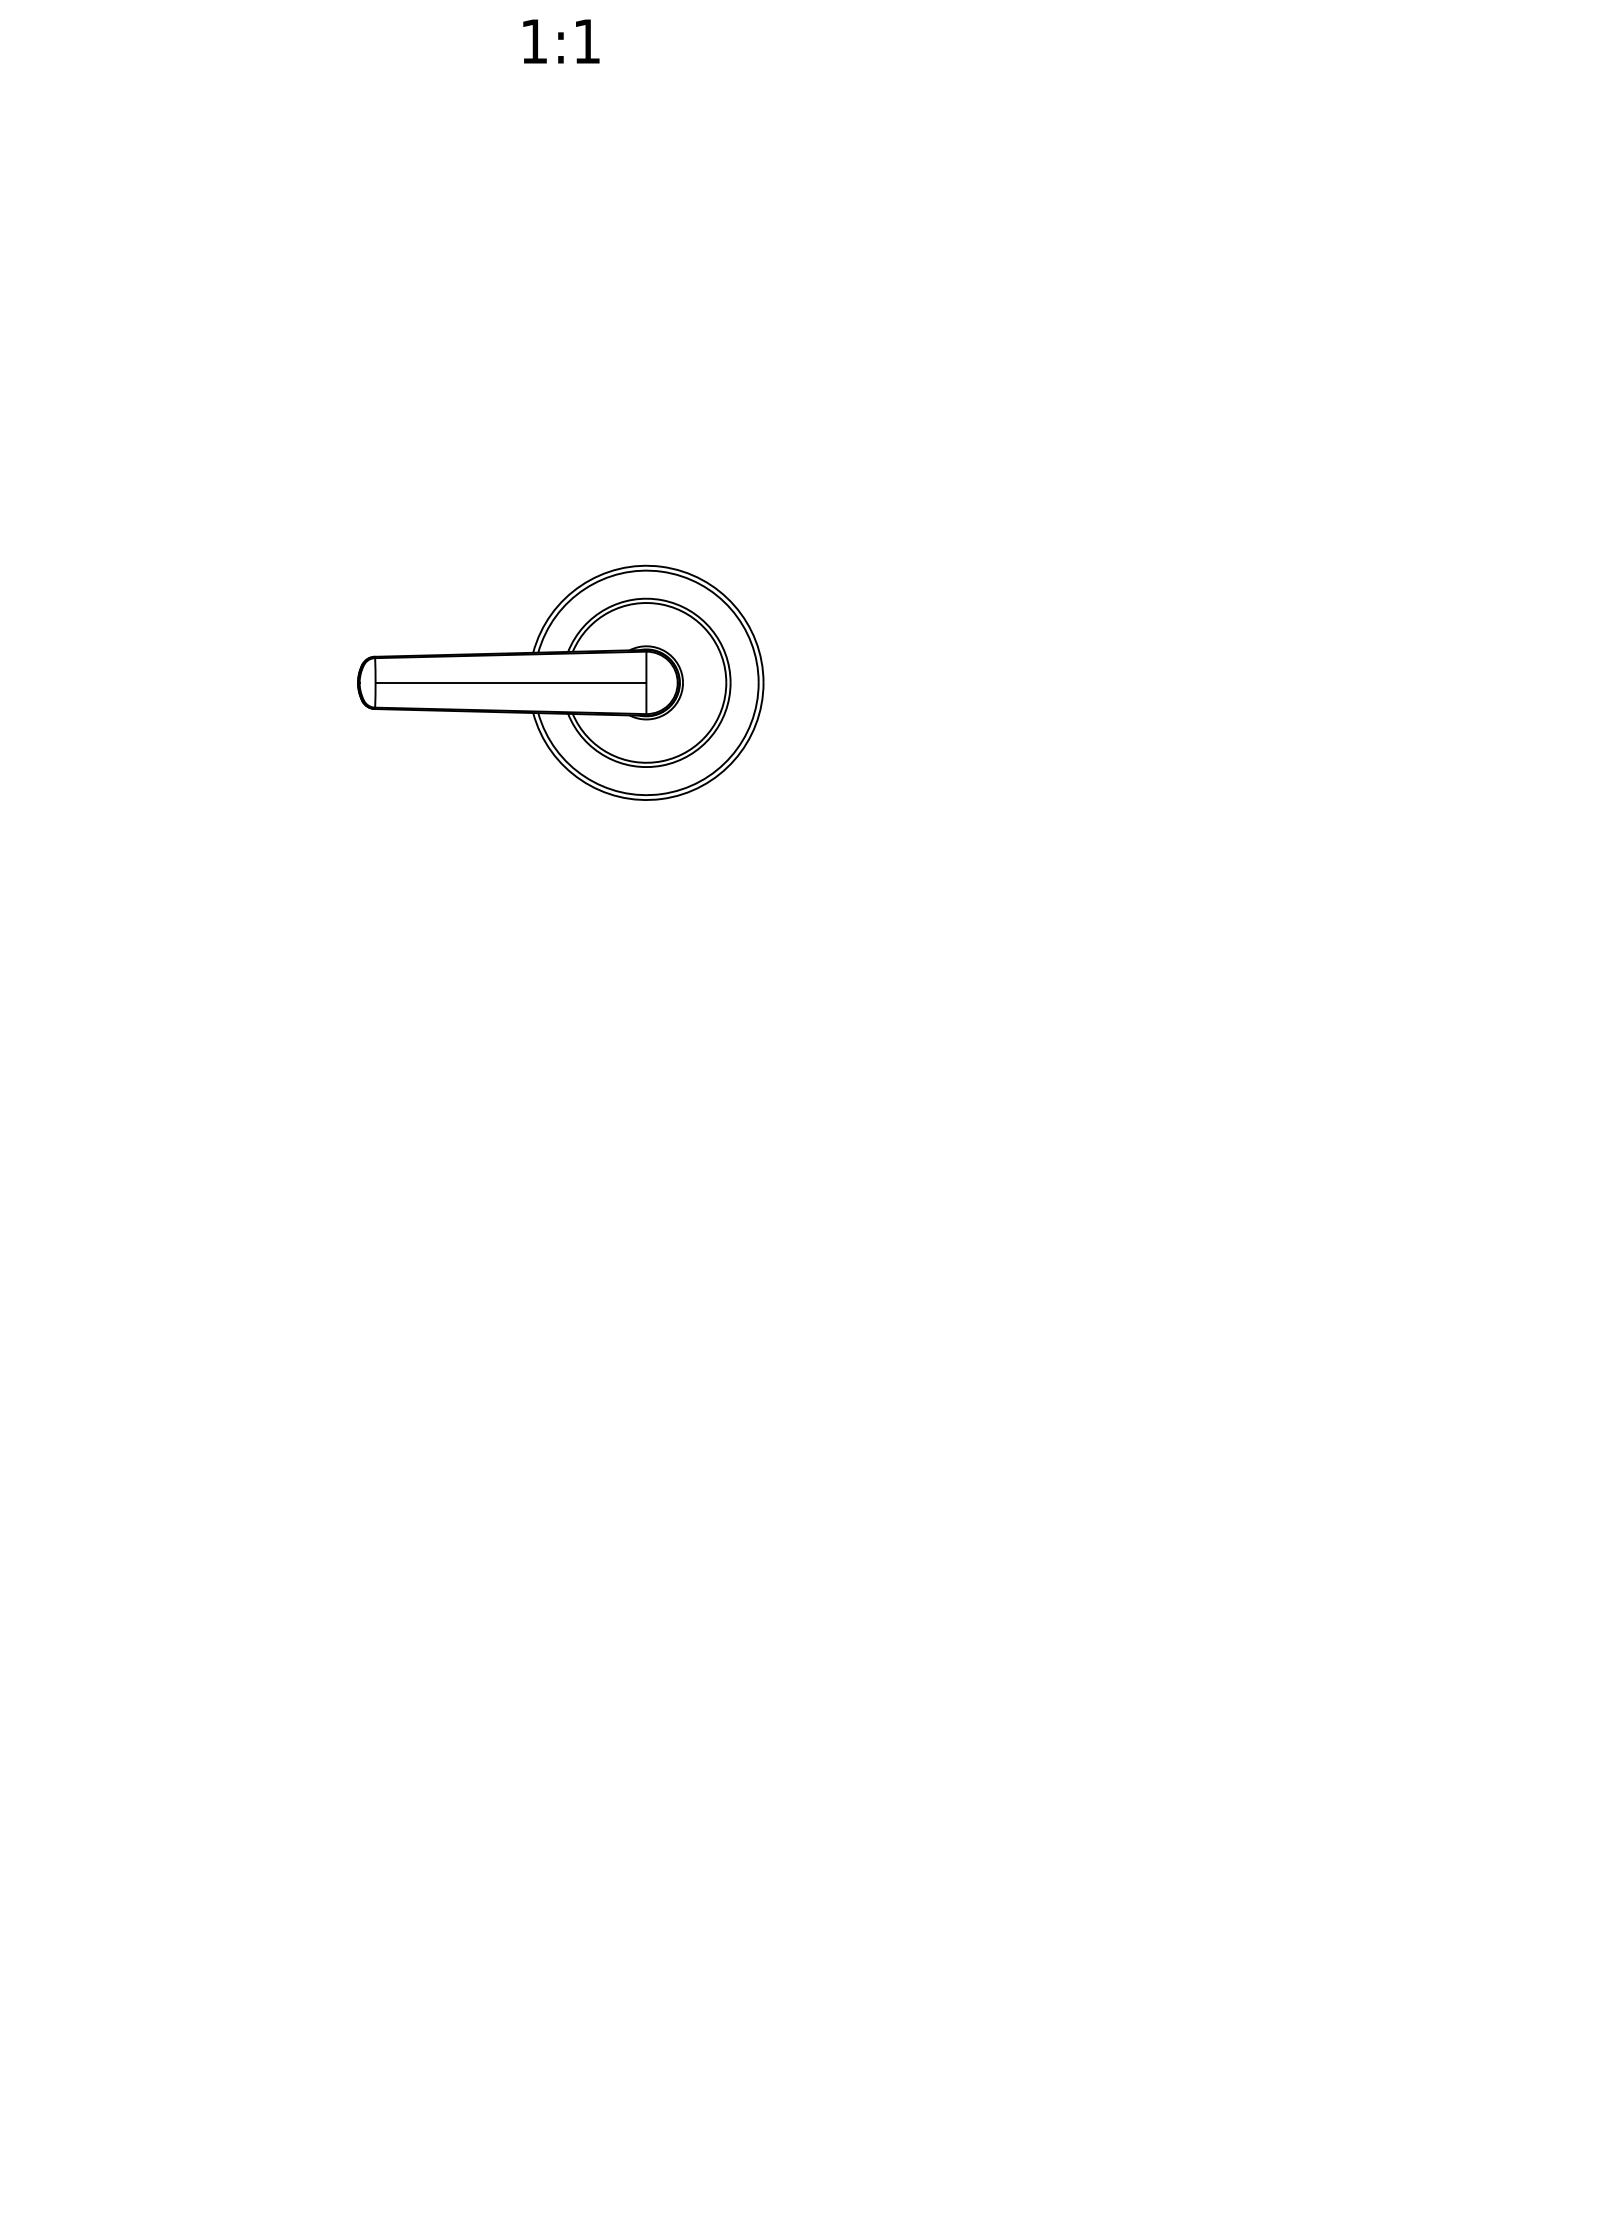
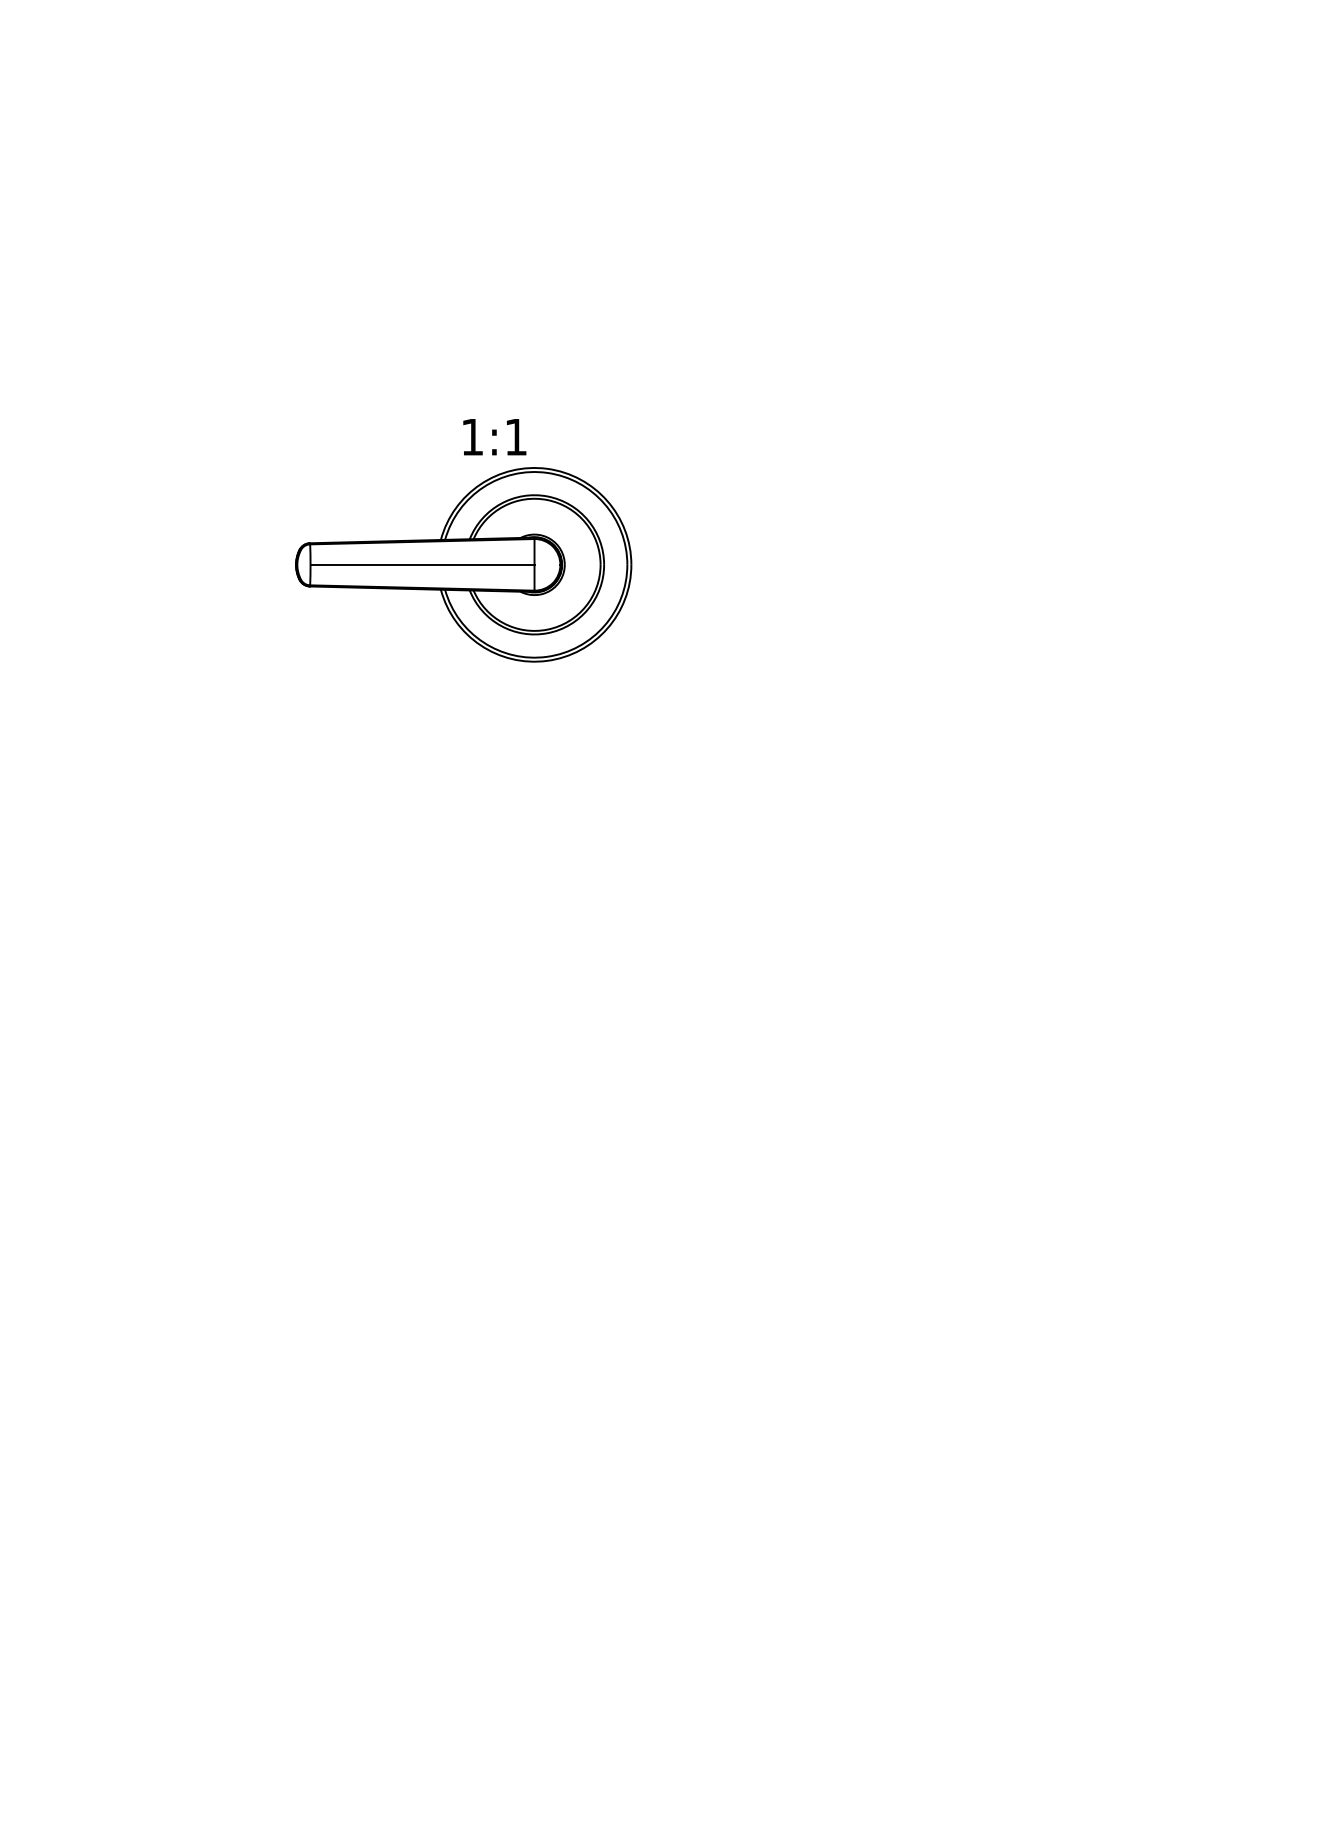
text: (561, 41) -> (494, 437), moved

